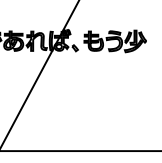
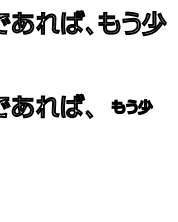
part: (115, 40) -> (132, 106), size x0.6

